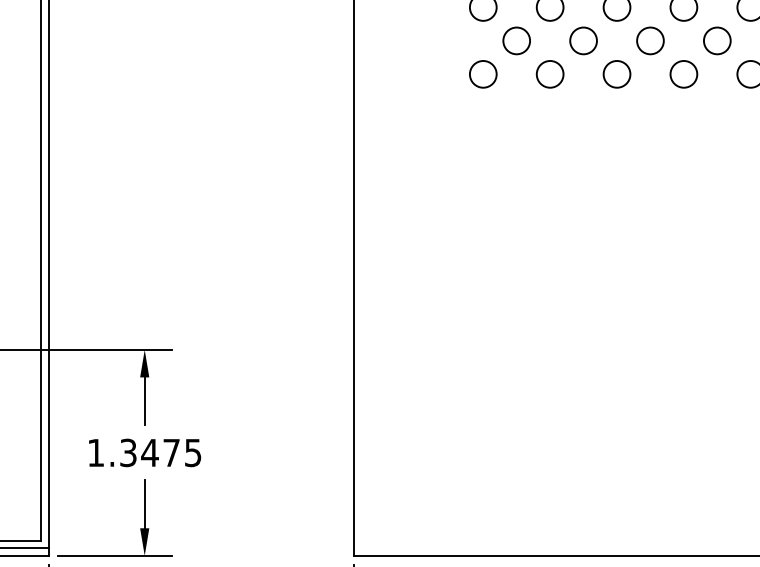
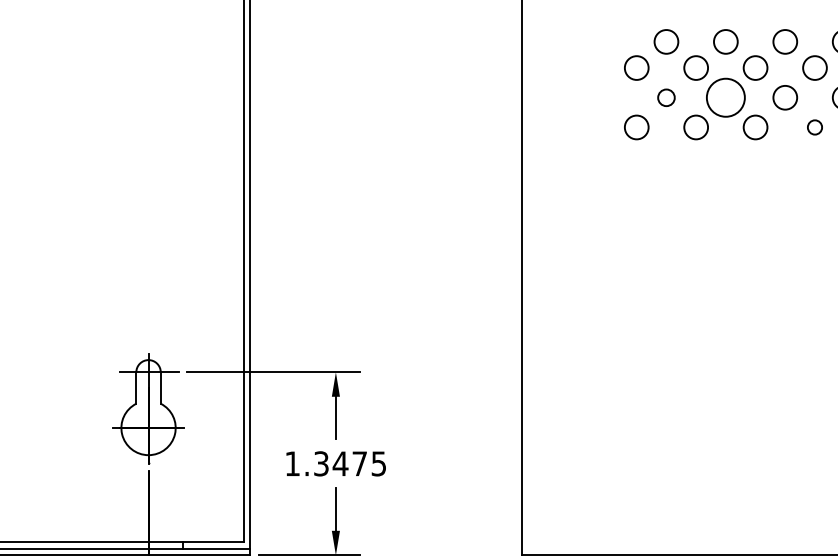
circle: (516, 40) -> (666, 97), size x0.7
circle: (583, 40) -> (725, 97), size x1.6
circle: (683, 74) -> (814, 127), size x0.6

